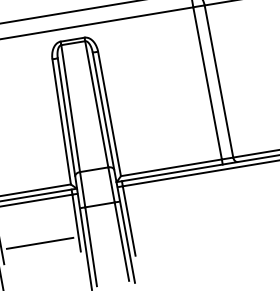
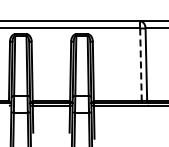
line: (206, 85) -> (140, 65), solid -> dashed
line: (40, 242) -> (51, 125), removed

